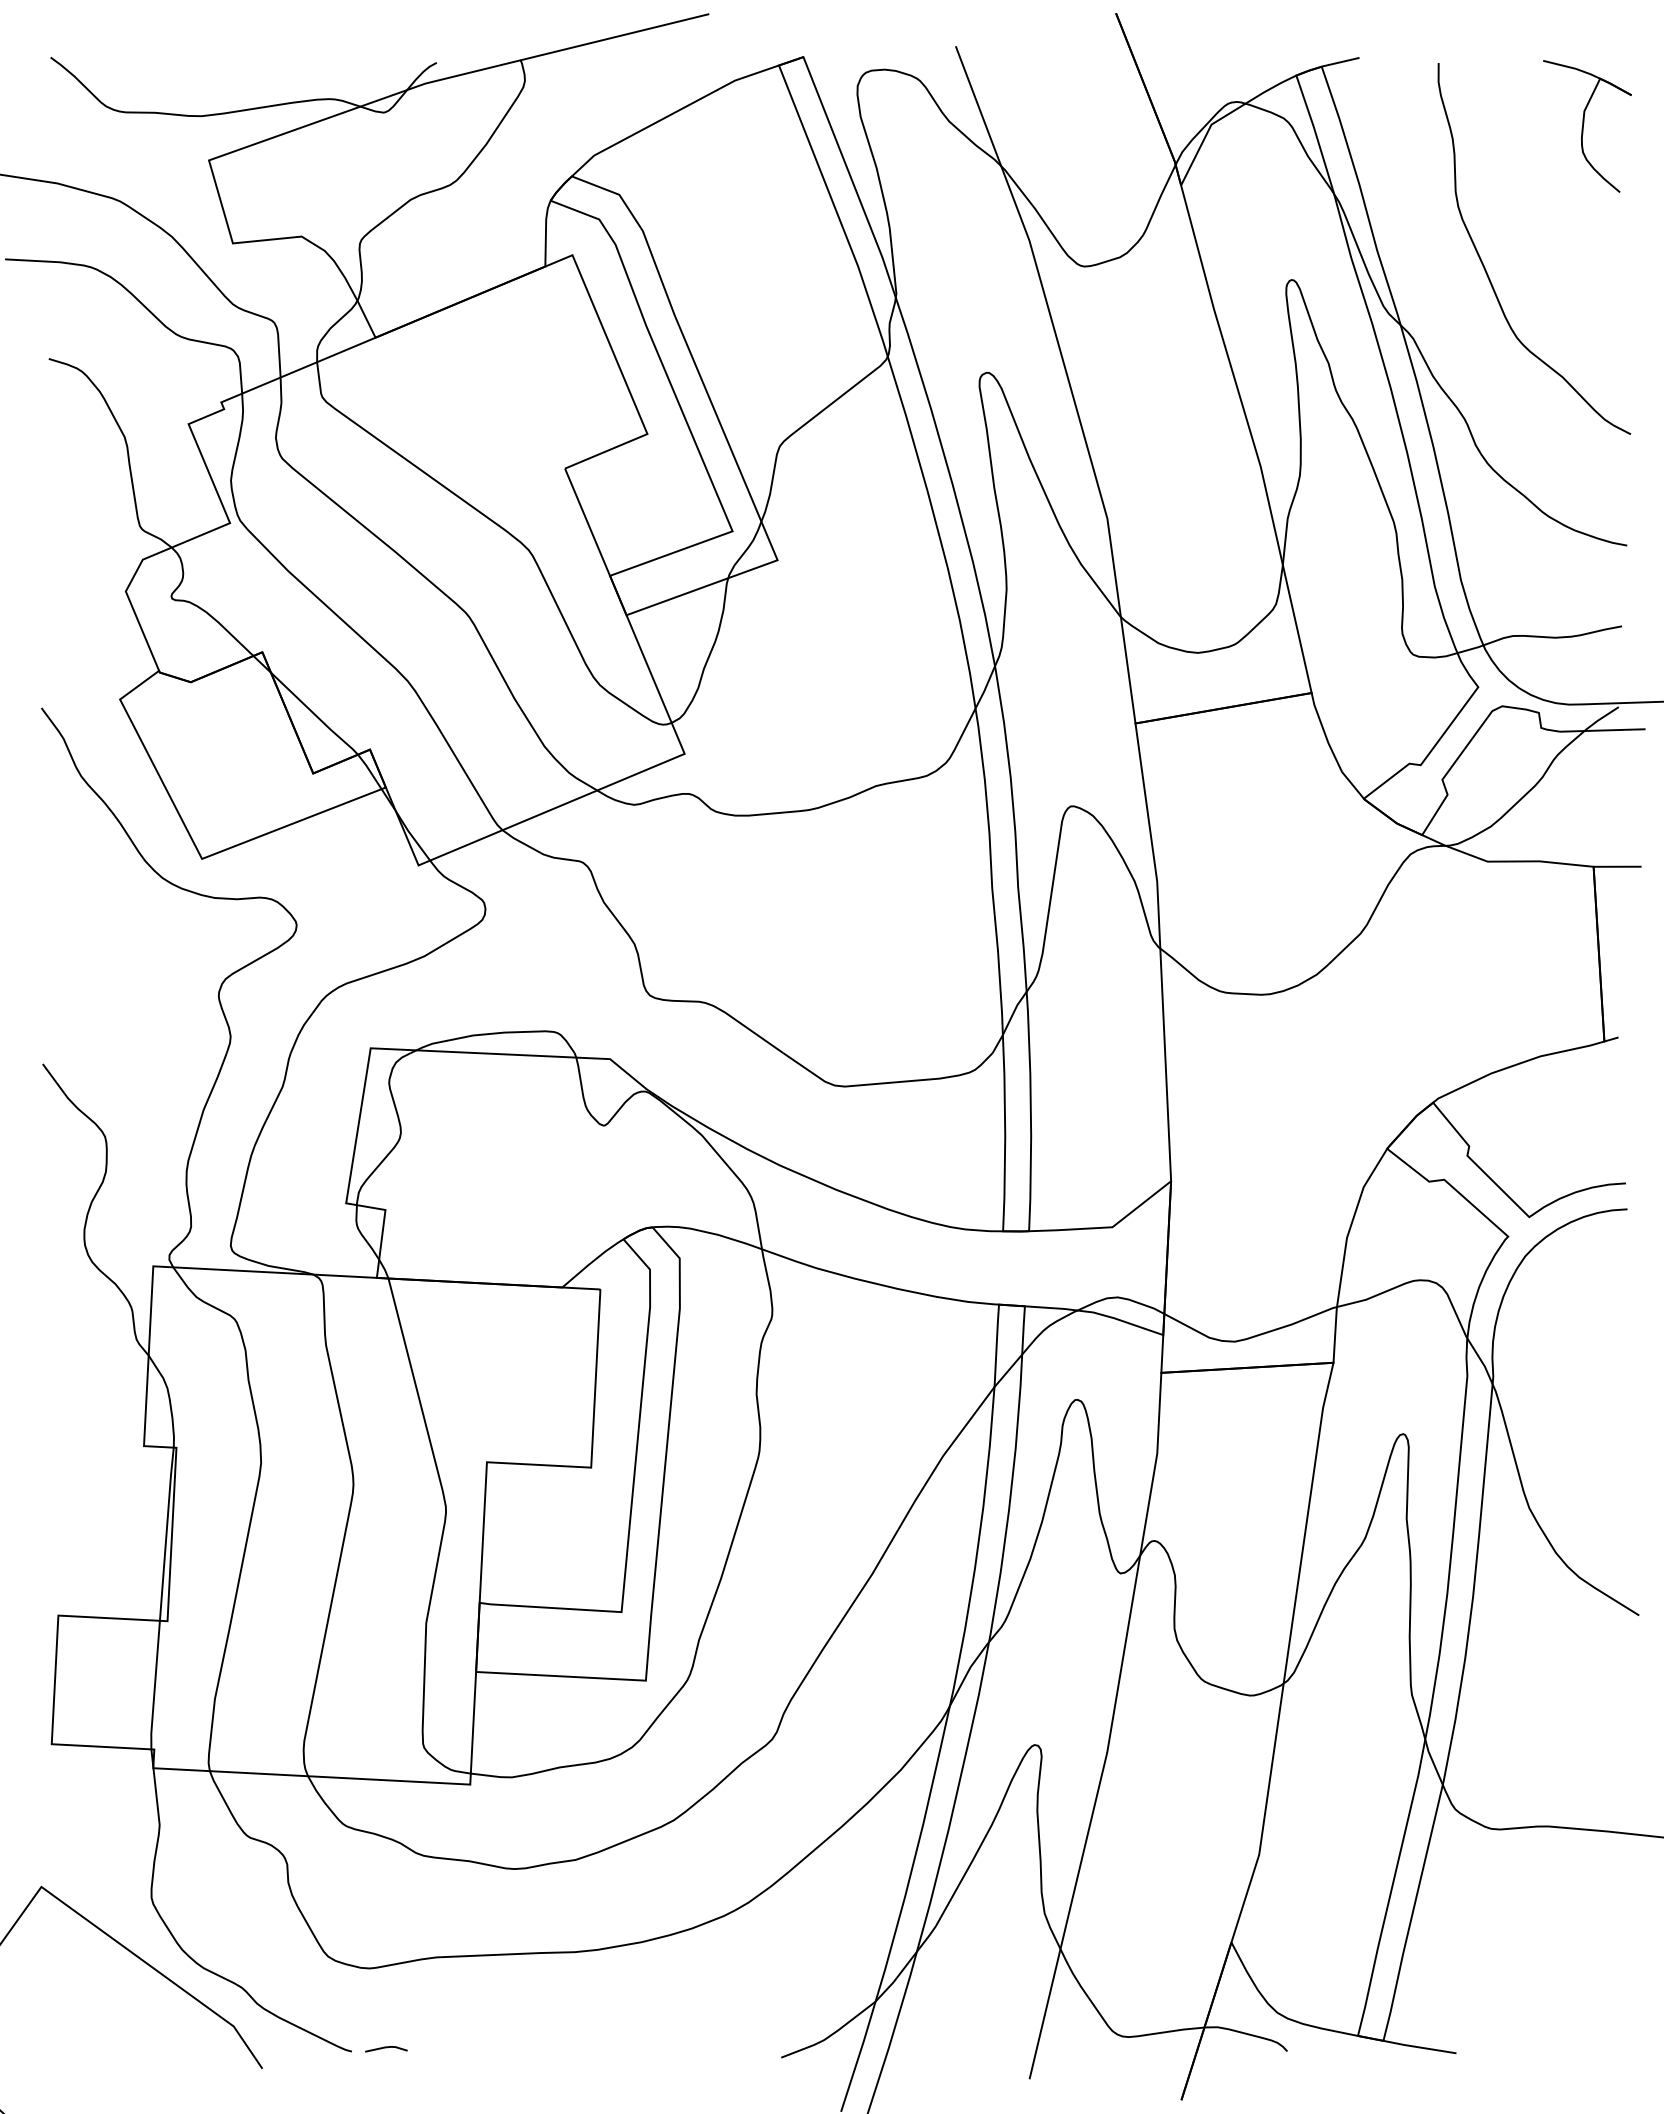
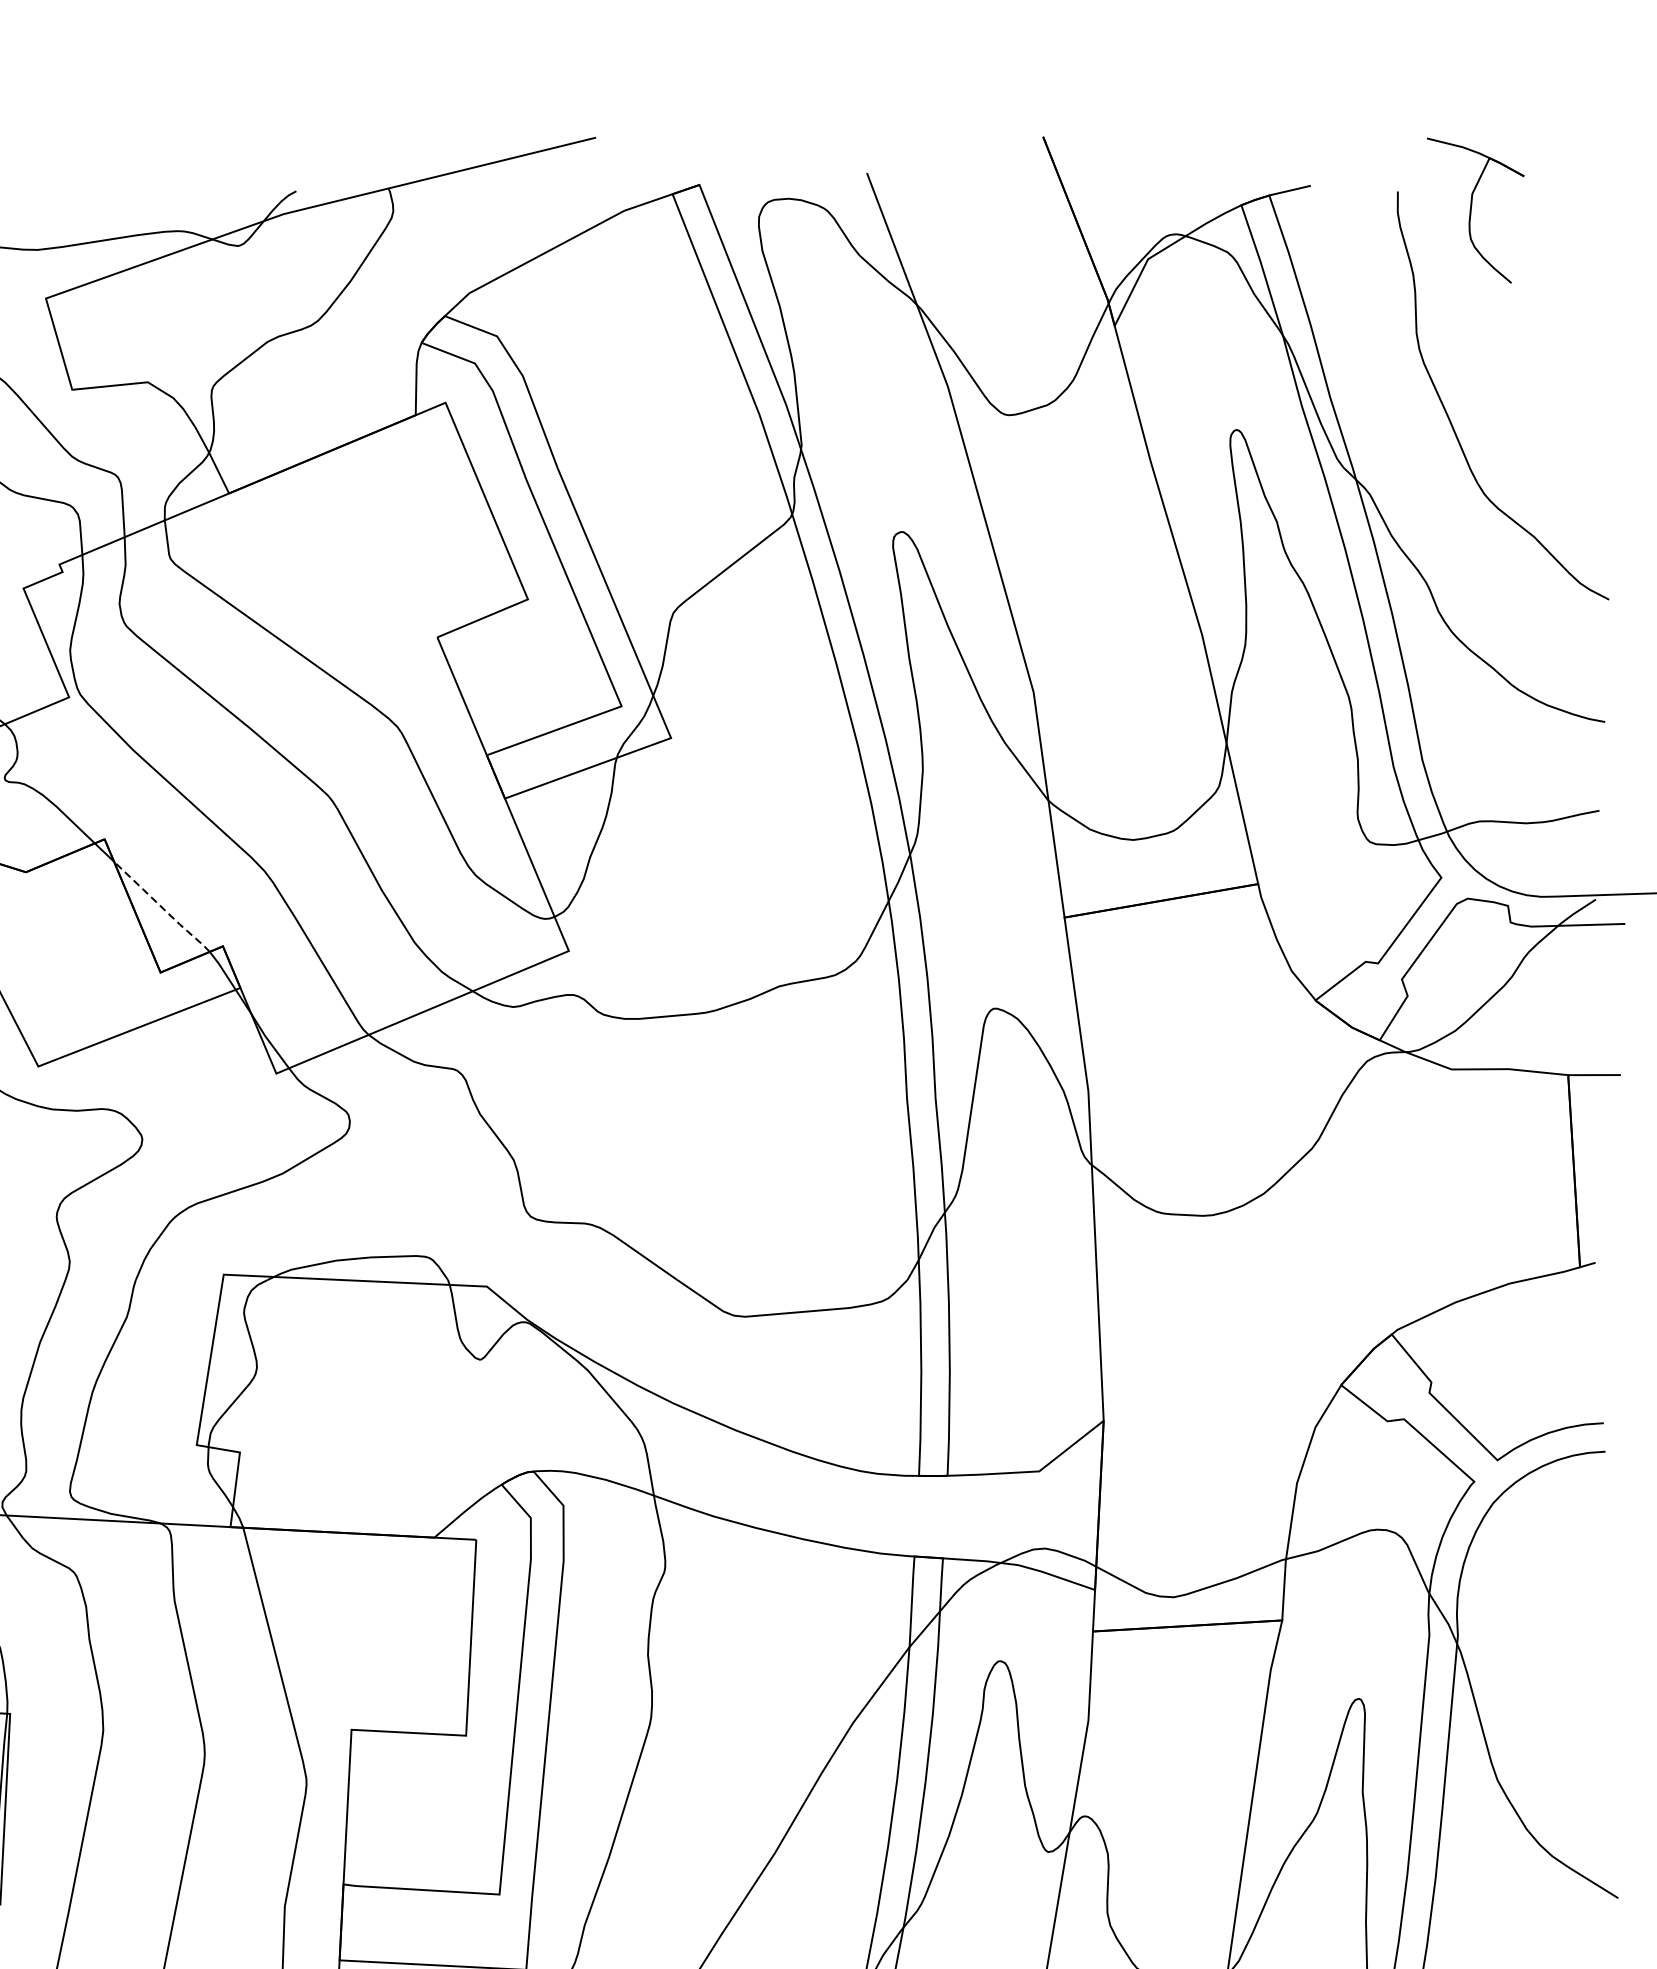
part: (1587, 126) -> (1475, 210), moved
line: (314, 714) -> (161, 907), solid -> dashed

